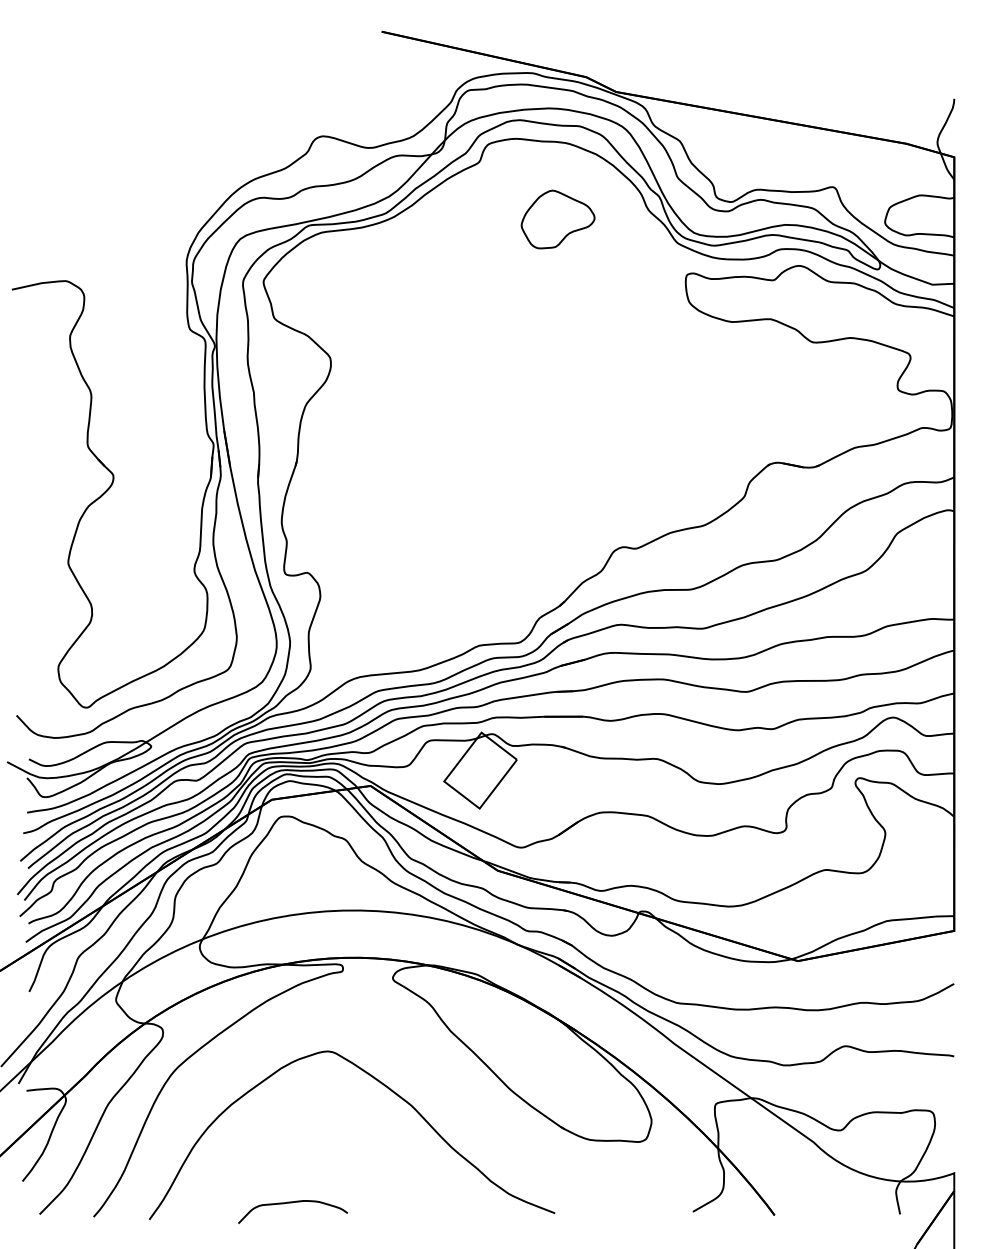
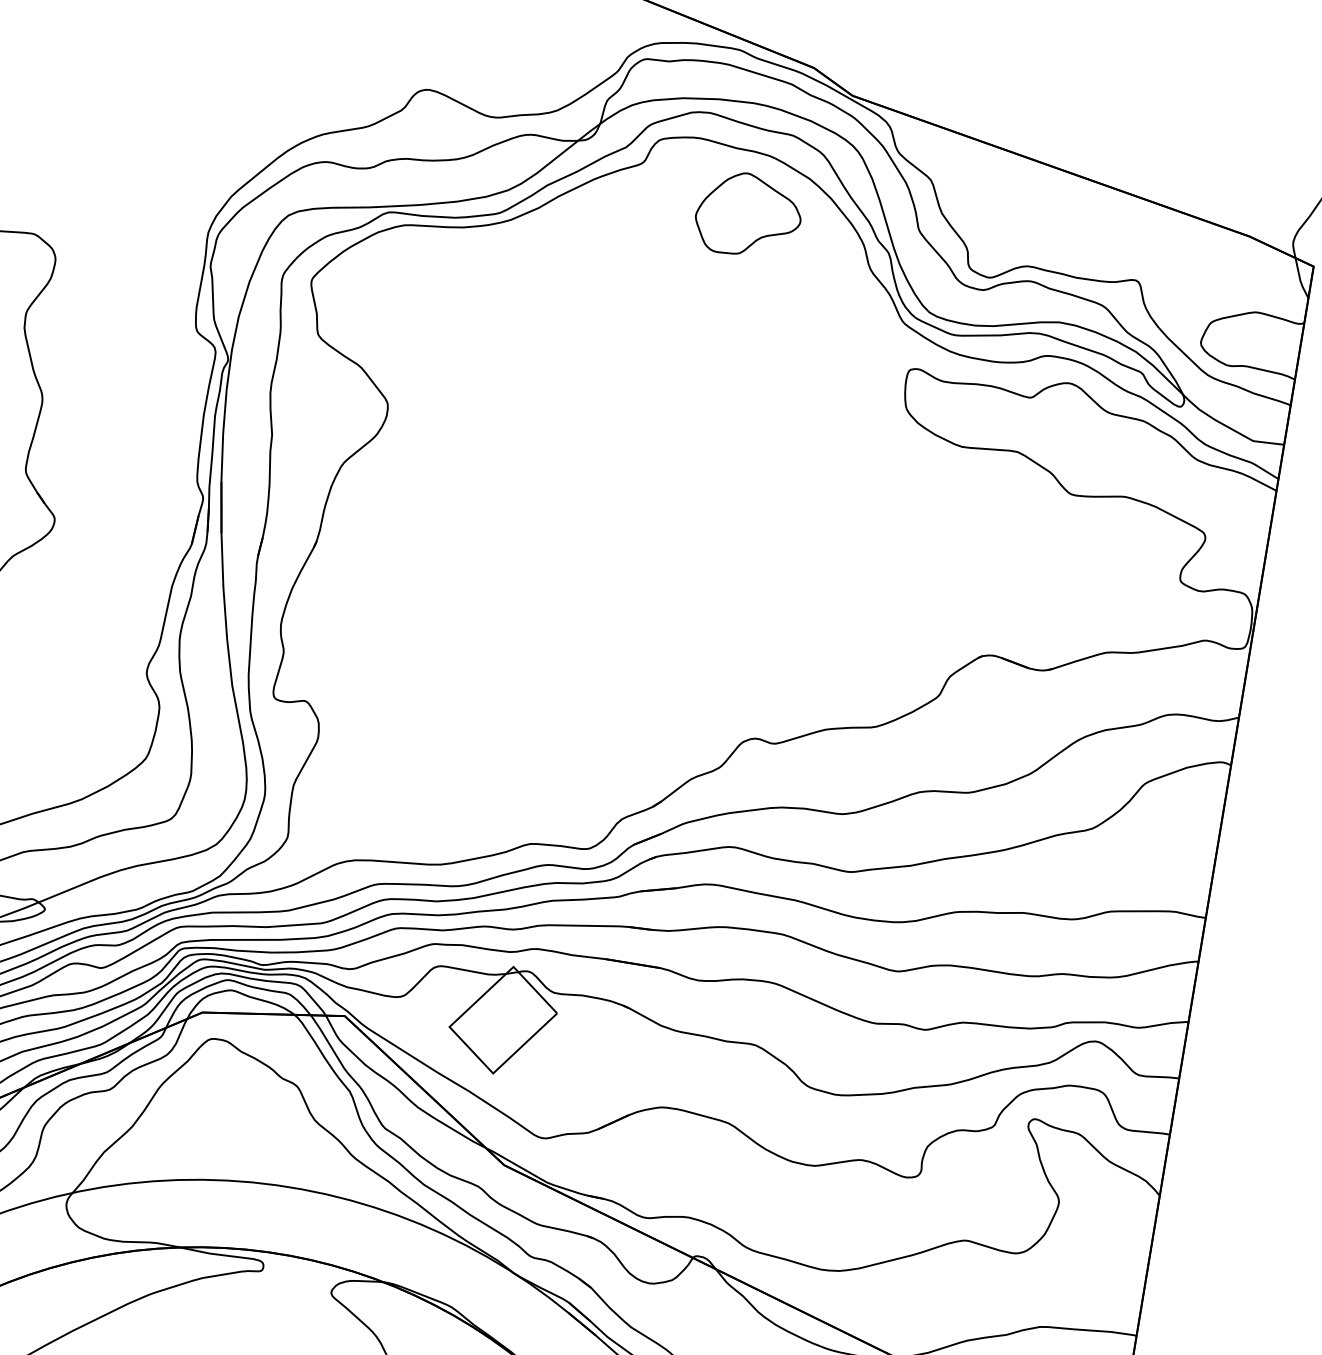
part: (557, 219) -> (747, 215), moved

